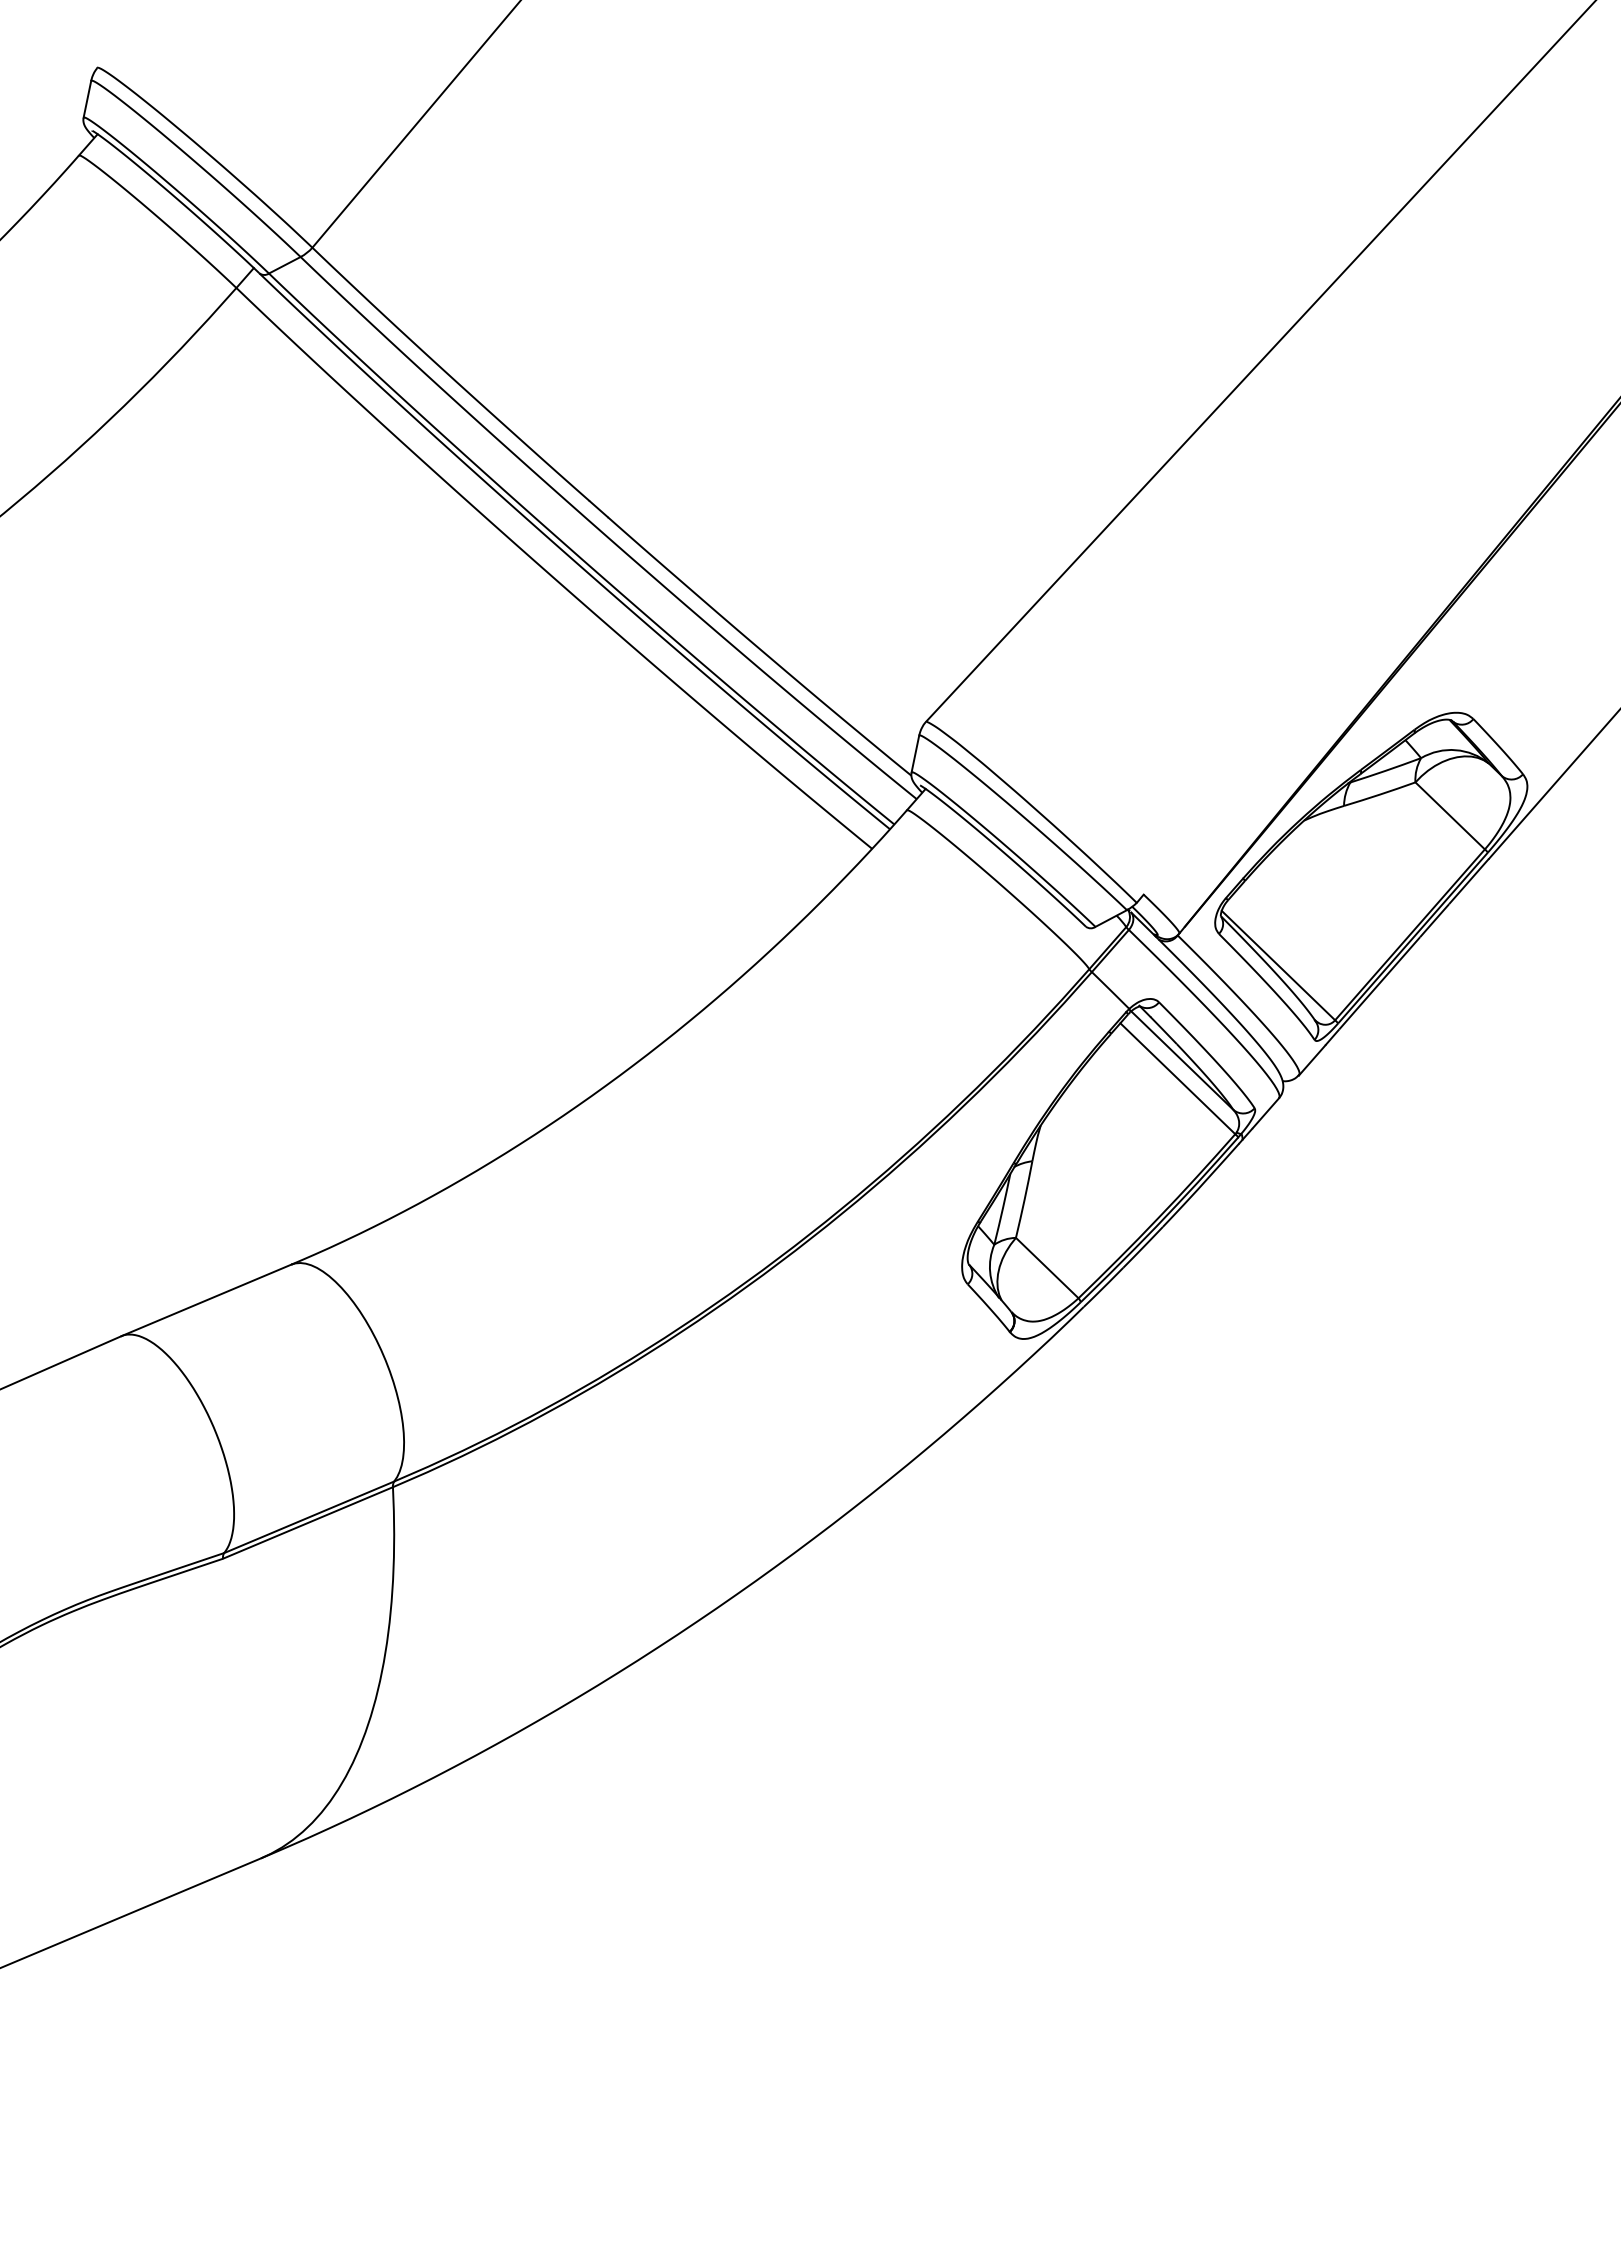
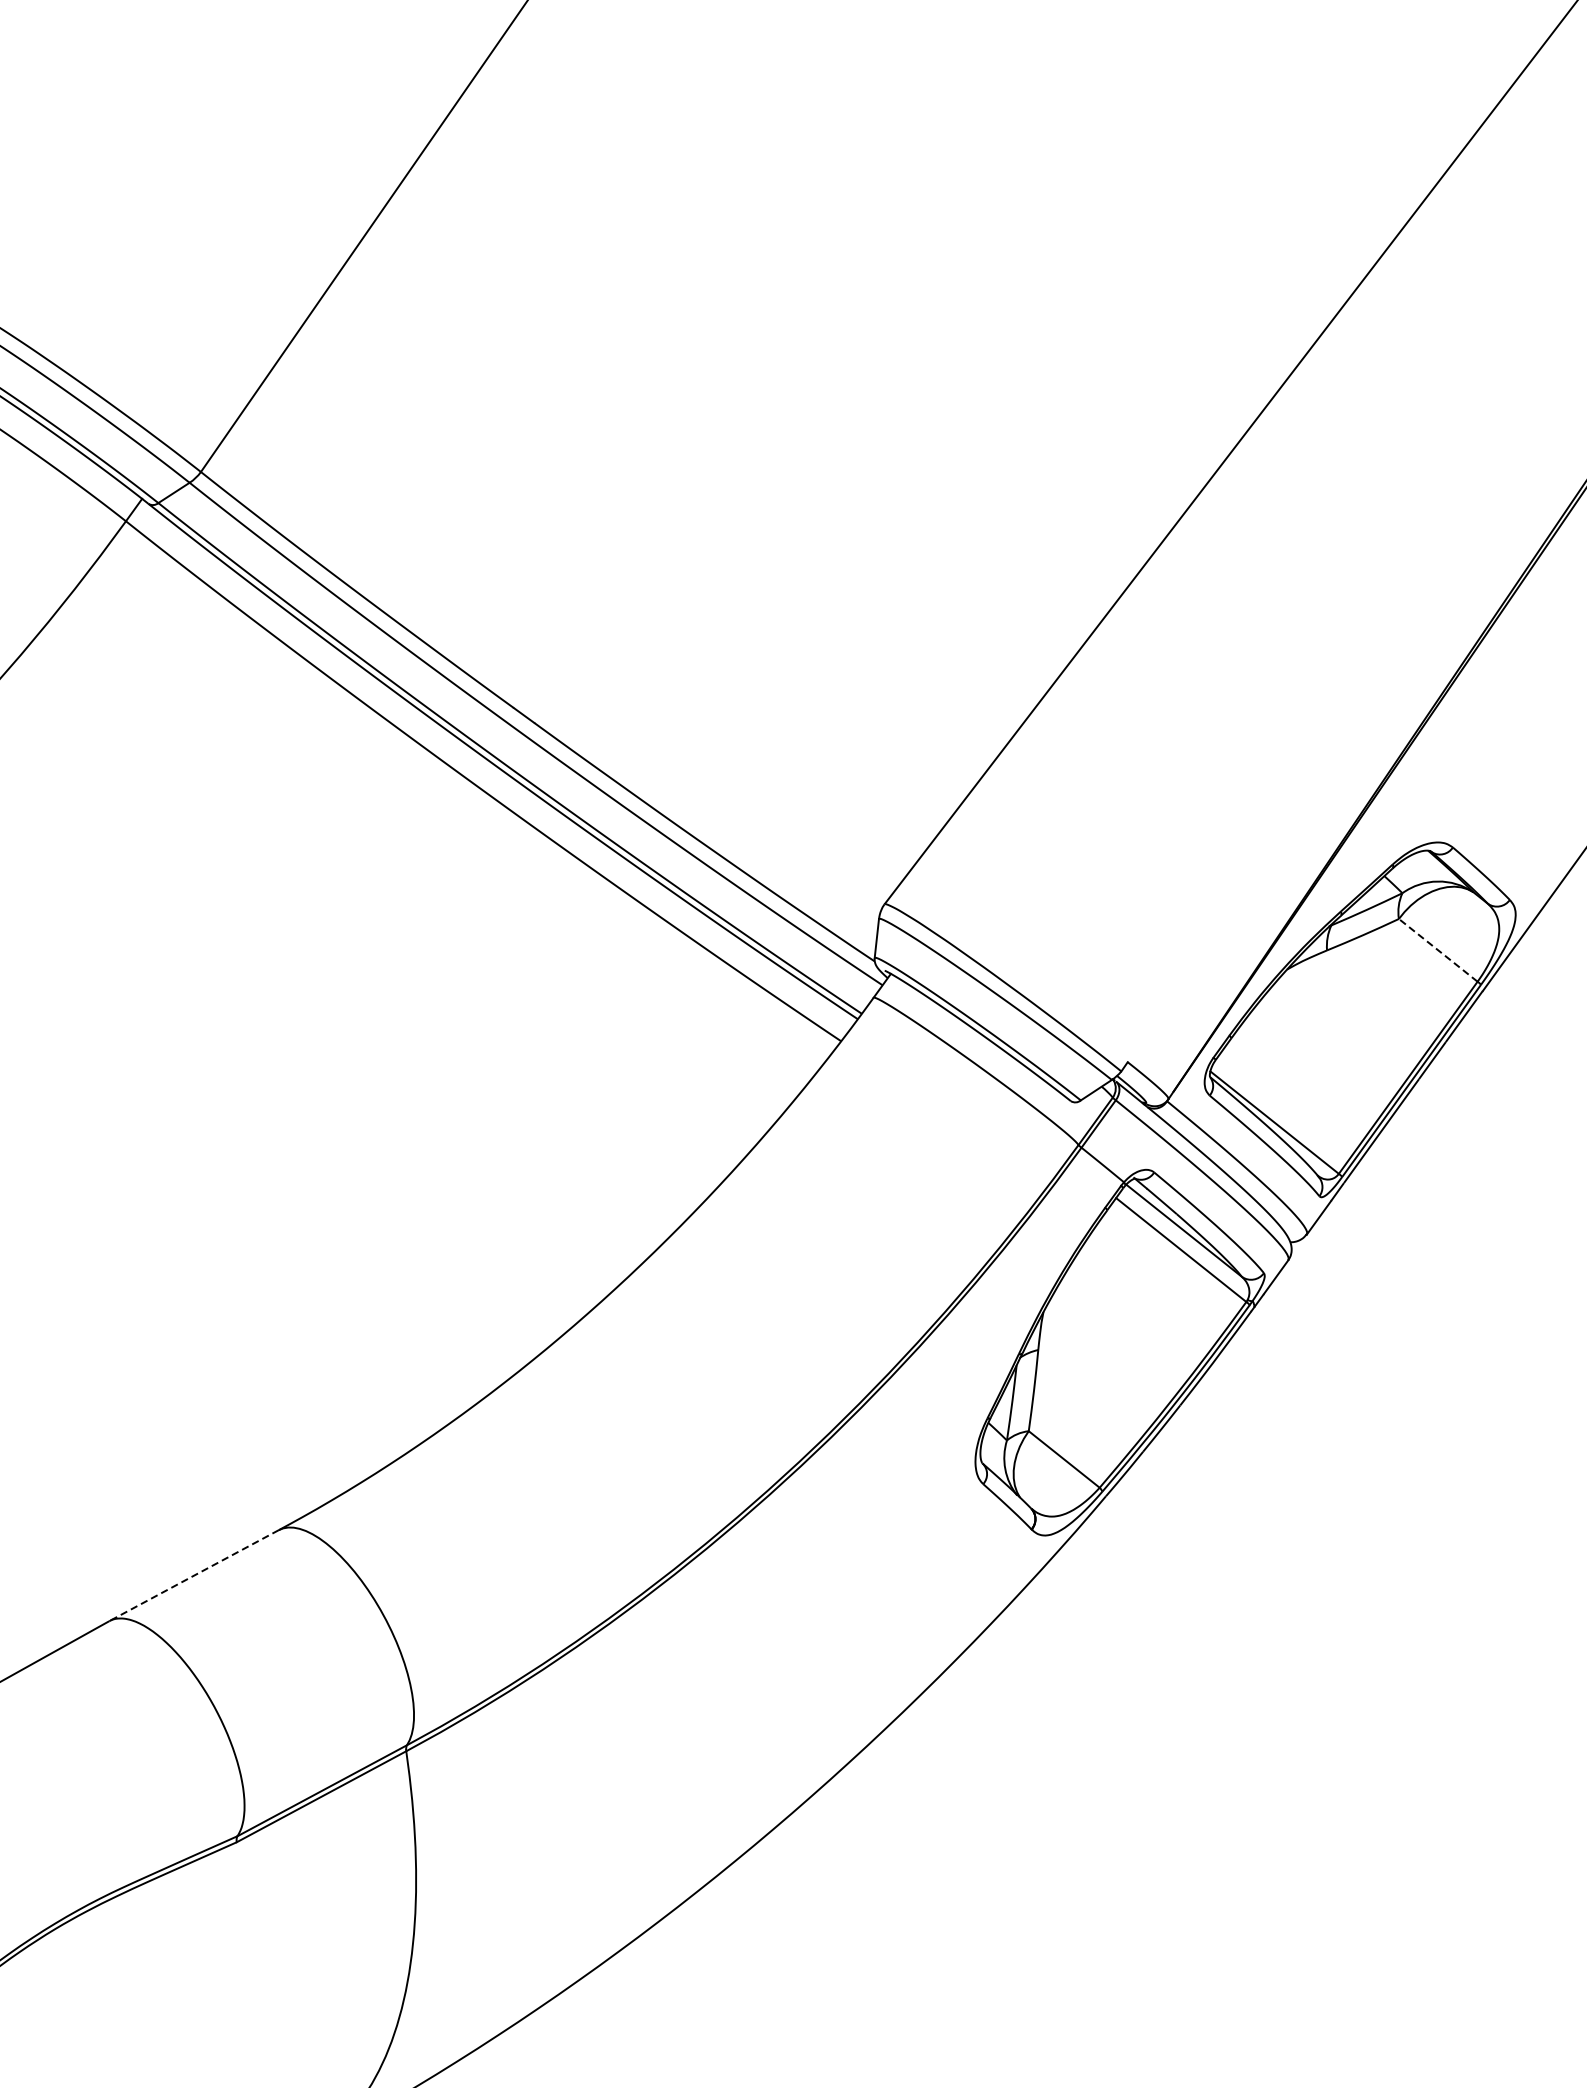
line: (1449, 815) -> (1437, 950), solid -> dashed
line: (205, 1300) -> (193, 1575), solid -> dashed

